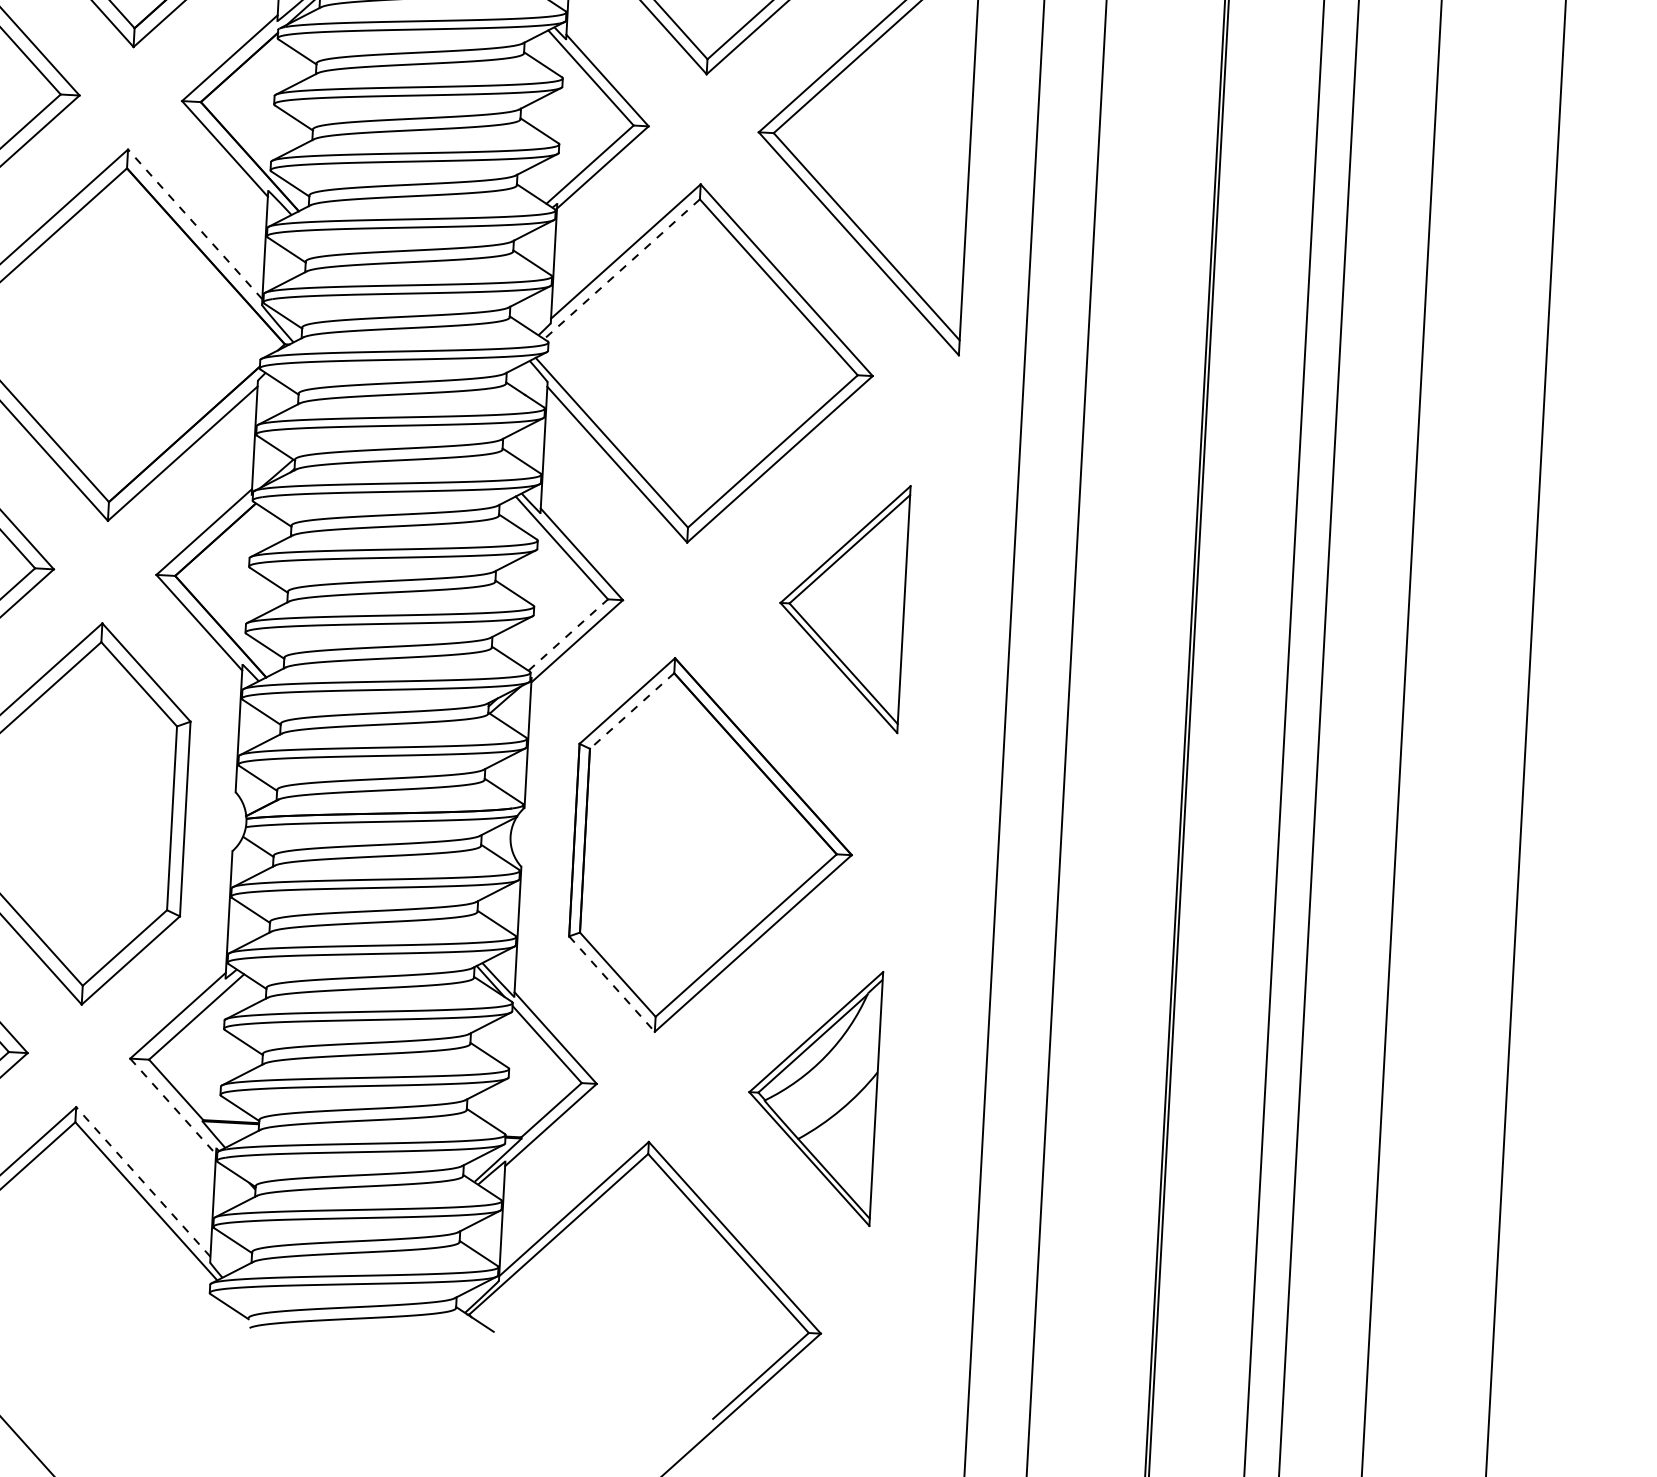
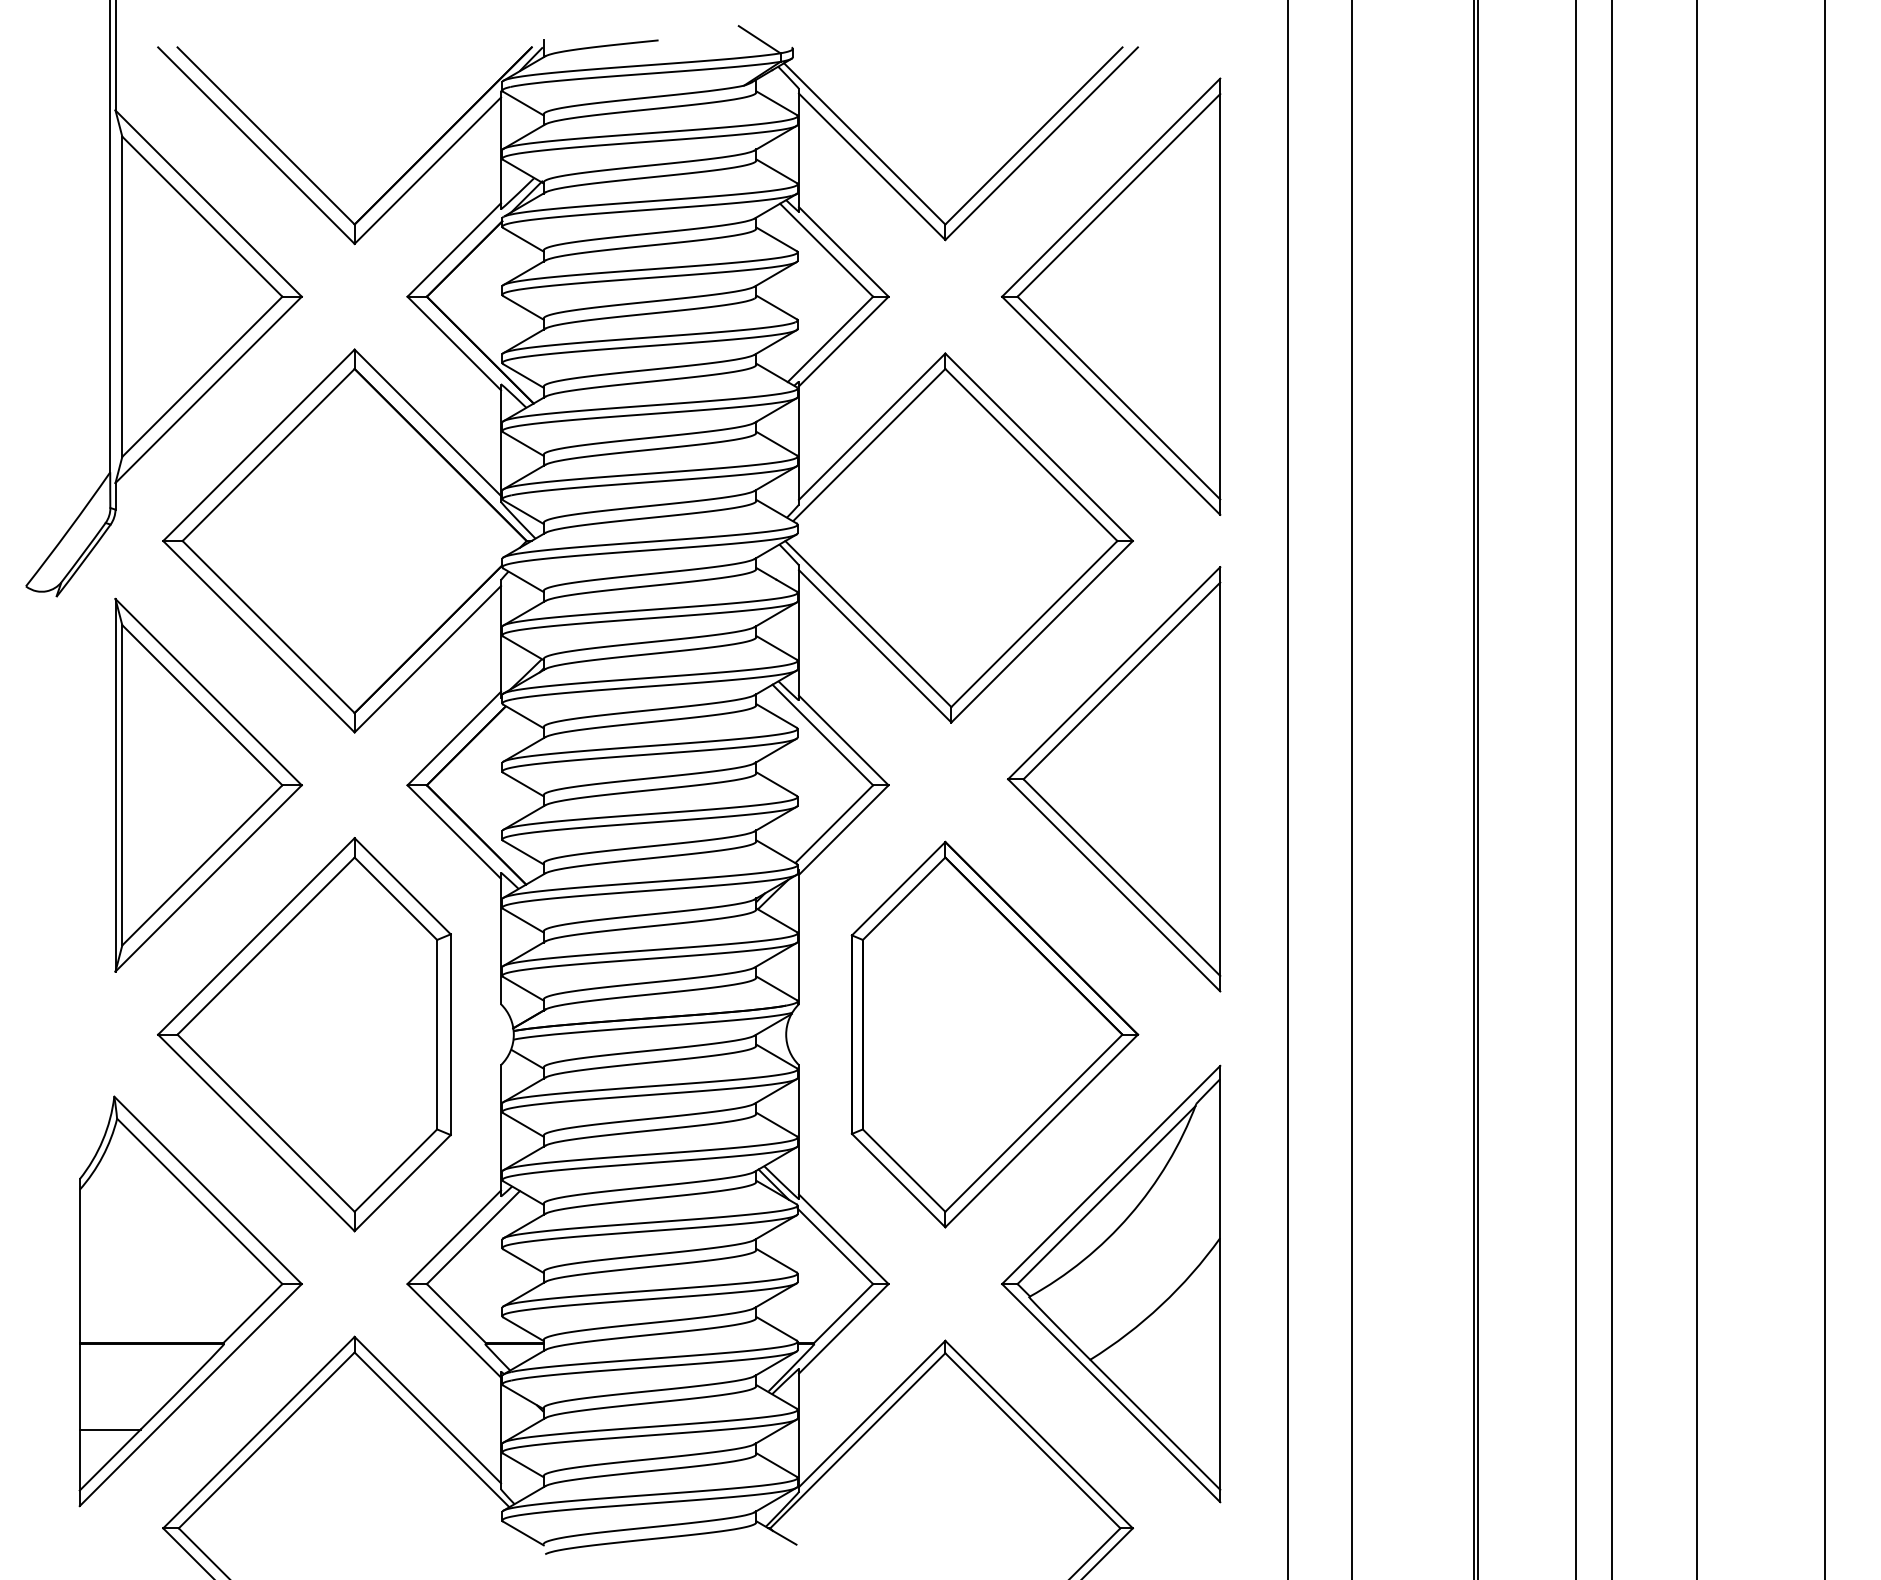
line: (194, 224) -> (427, 422), dashed -> solid
line: (622, 269) -> (869, 445), dashed -> solid
part: (842, 606) -> (1114, 779), size x1.67
line: (568, 635) -> (834, 824), dashed -> solid
line: (631, 711) -> (903, 899), dashed -> solid
line: (612, 984) -> (899, 1180), dashed -> solid
part: (813, 1095) -> (1111, 1283), size x1.67
line: (173, 1107) -> (454, 1331), dashed -> solid
line: (142, 1182) -> (427, 1410), dashed -> solid

